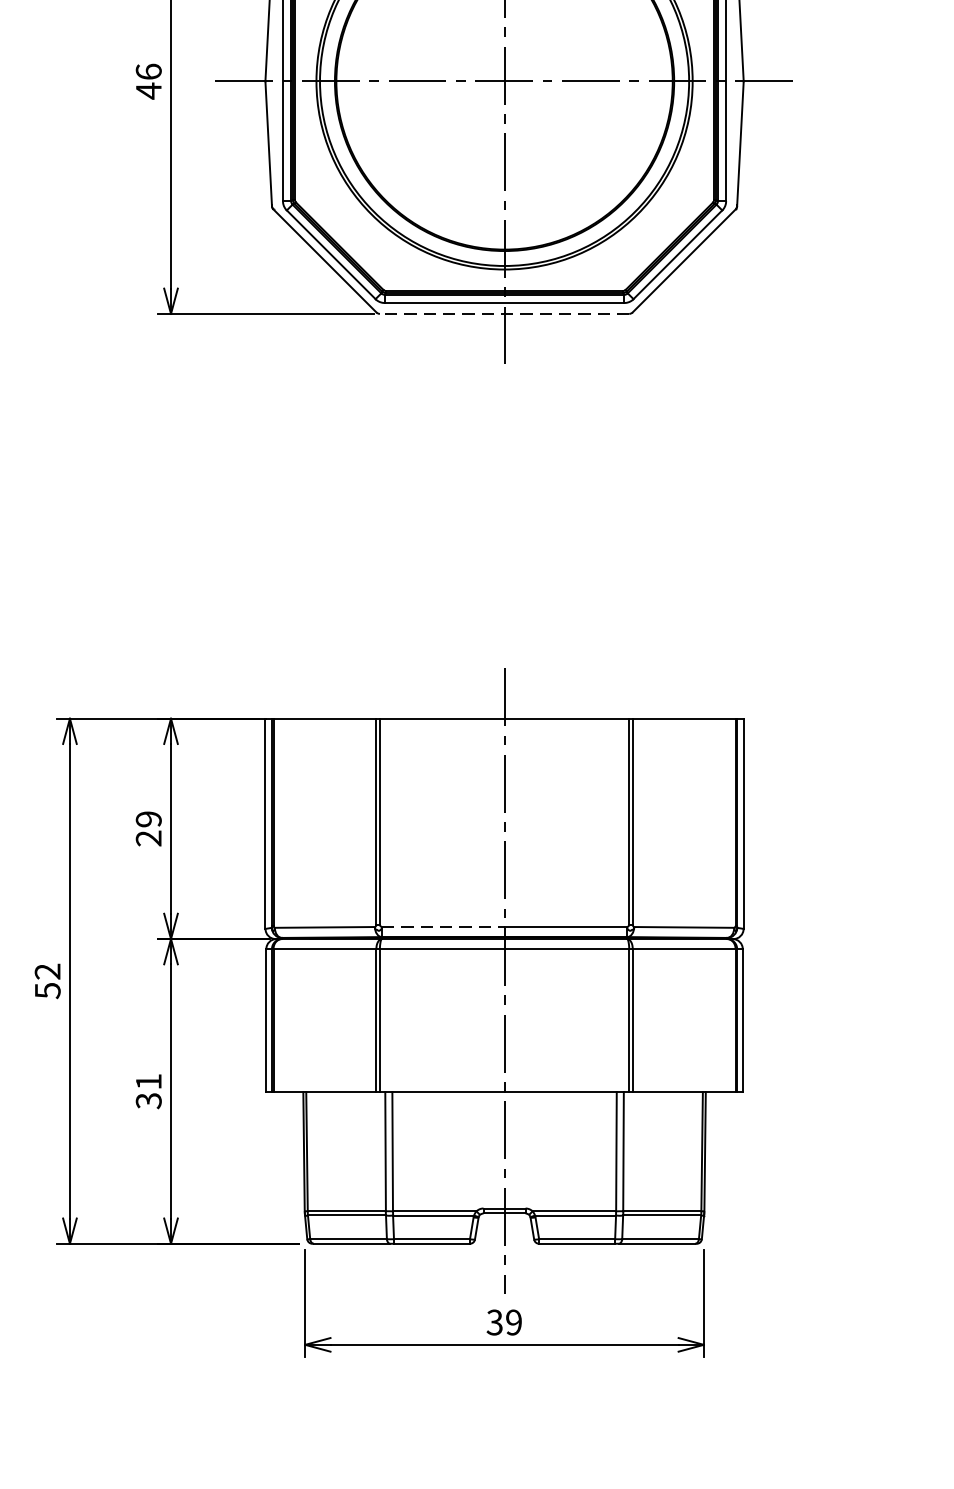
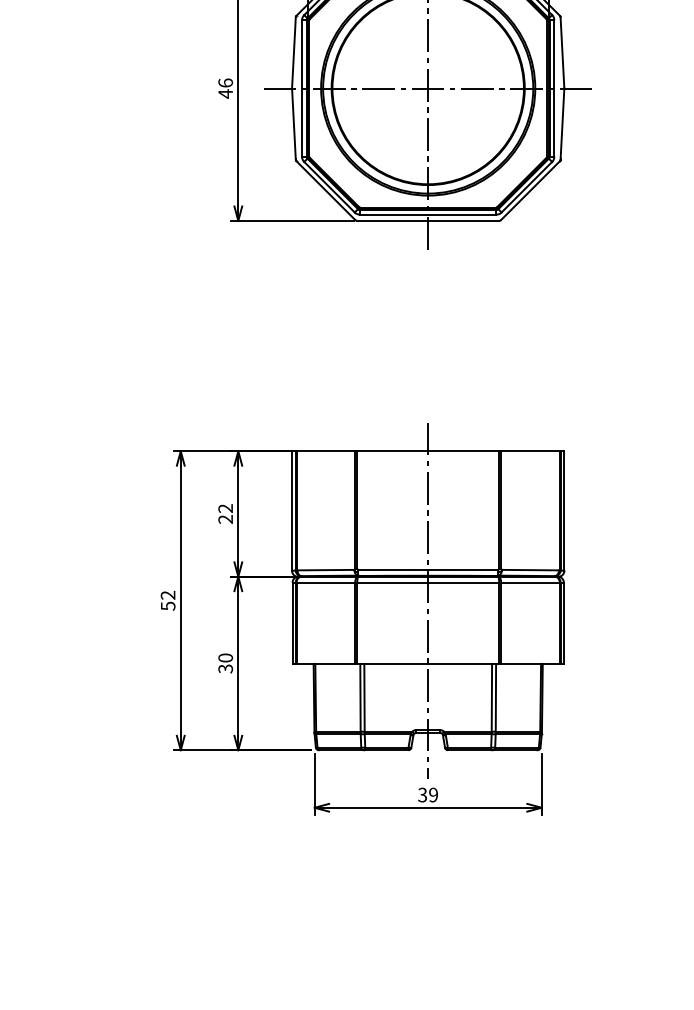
line: (505, 313) -> (428, 220), dashed -> solid
text: (148, 819) -> (225, 508), 29 -> 22
line: (443, 926) -> (393, 569), dashed -> solid
text: (148, 1080) -> (225, 657), 31 -> 30

